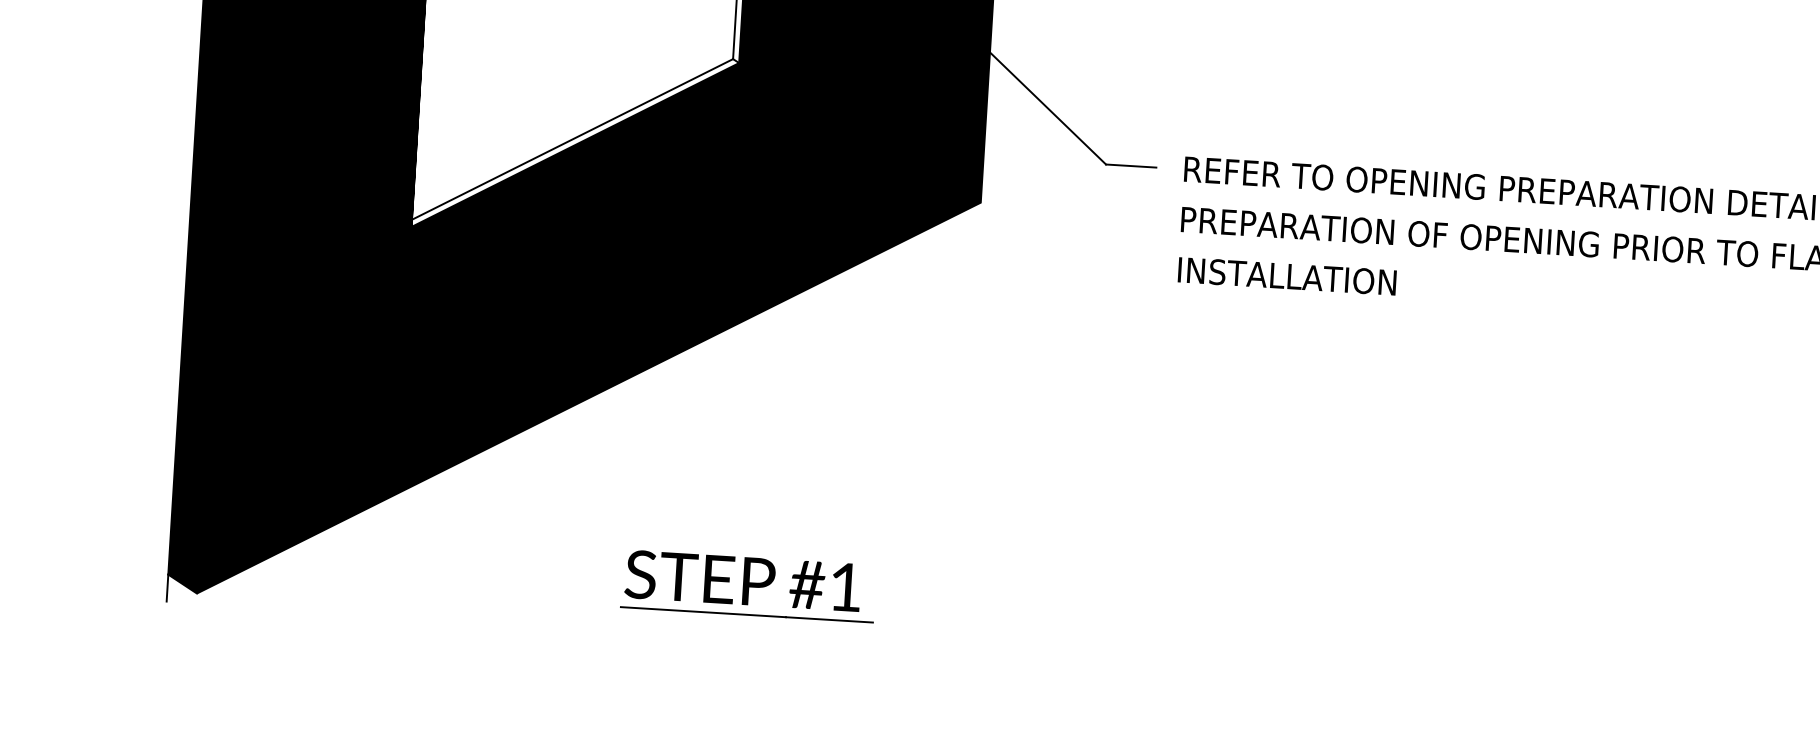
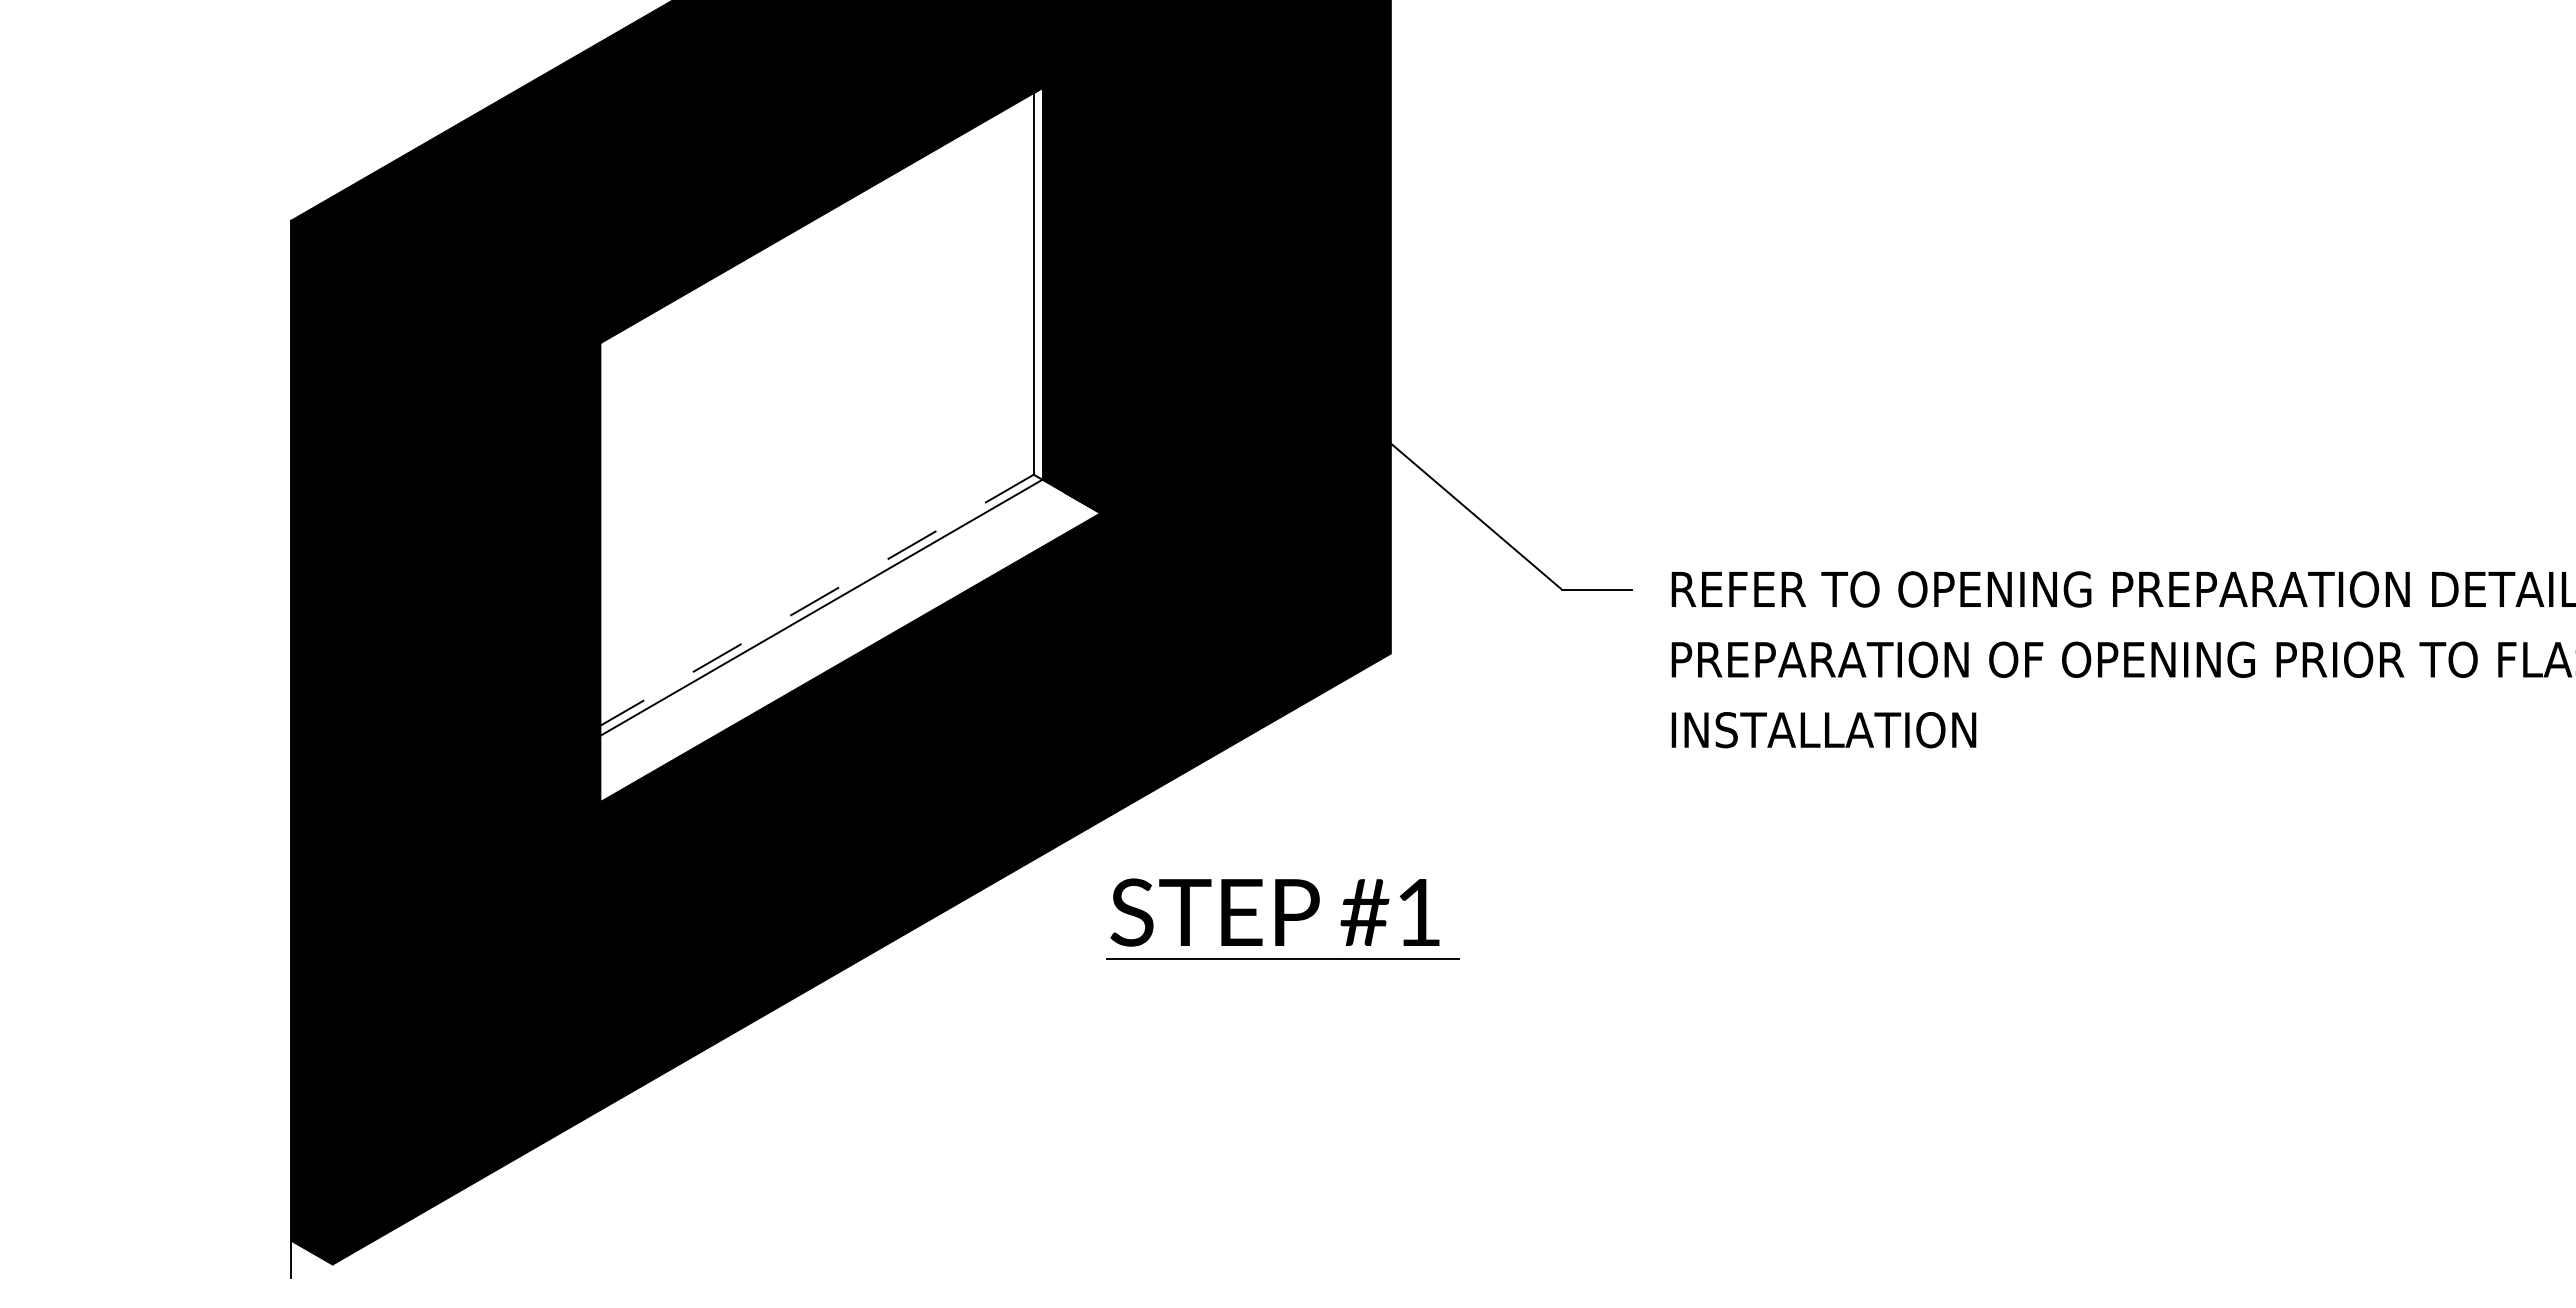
line: (572, 139) -> (816, 600), solid -> dashed
fill: (594, 169) -> (850, 640), removed
part: (748, 585) -> (1282, 918), moved

